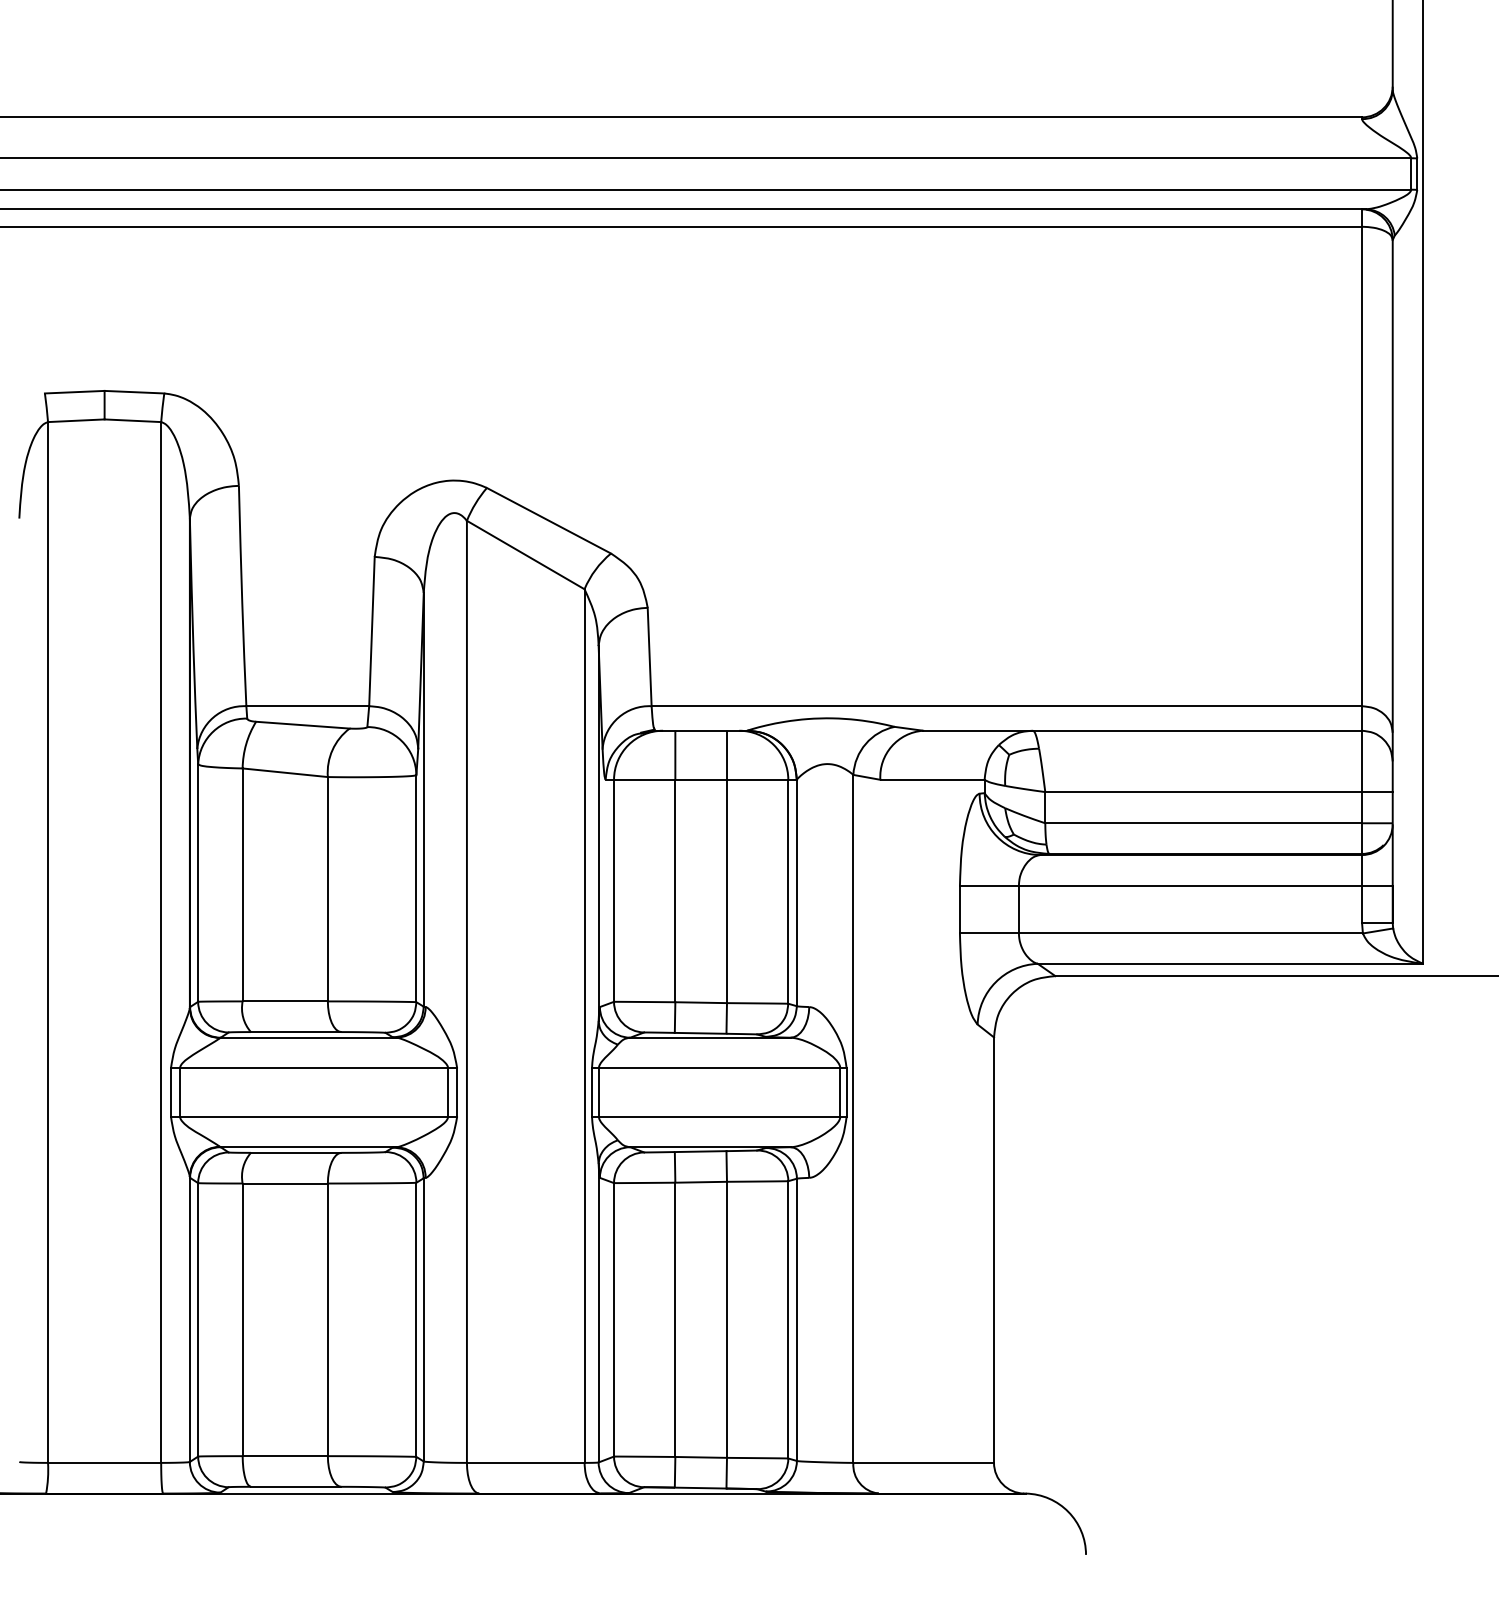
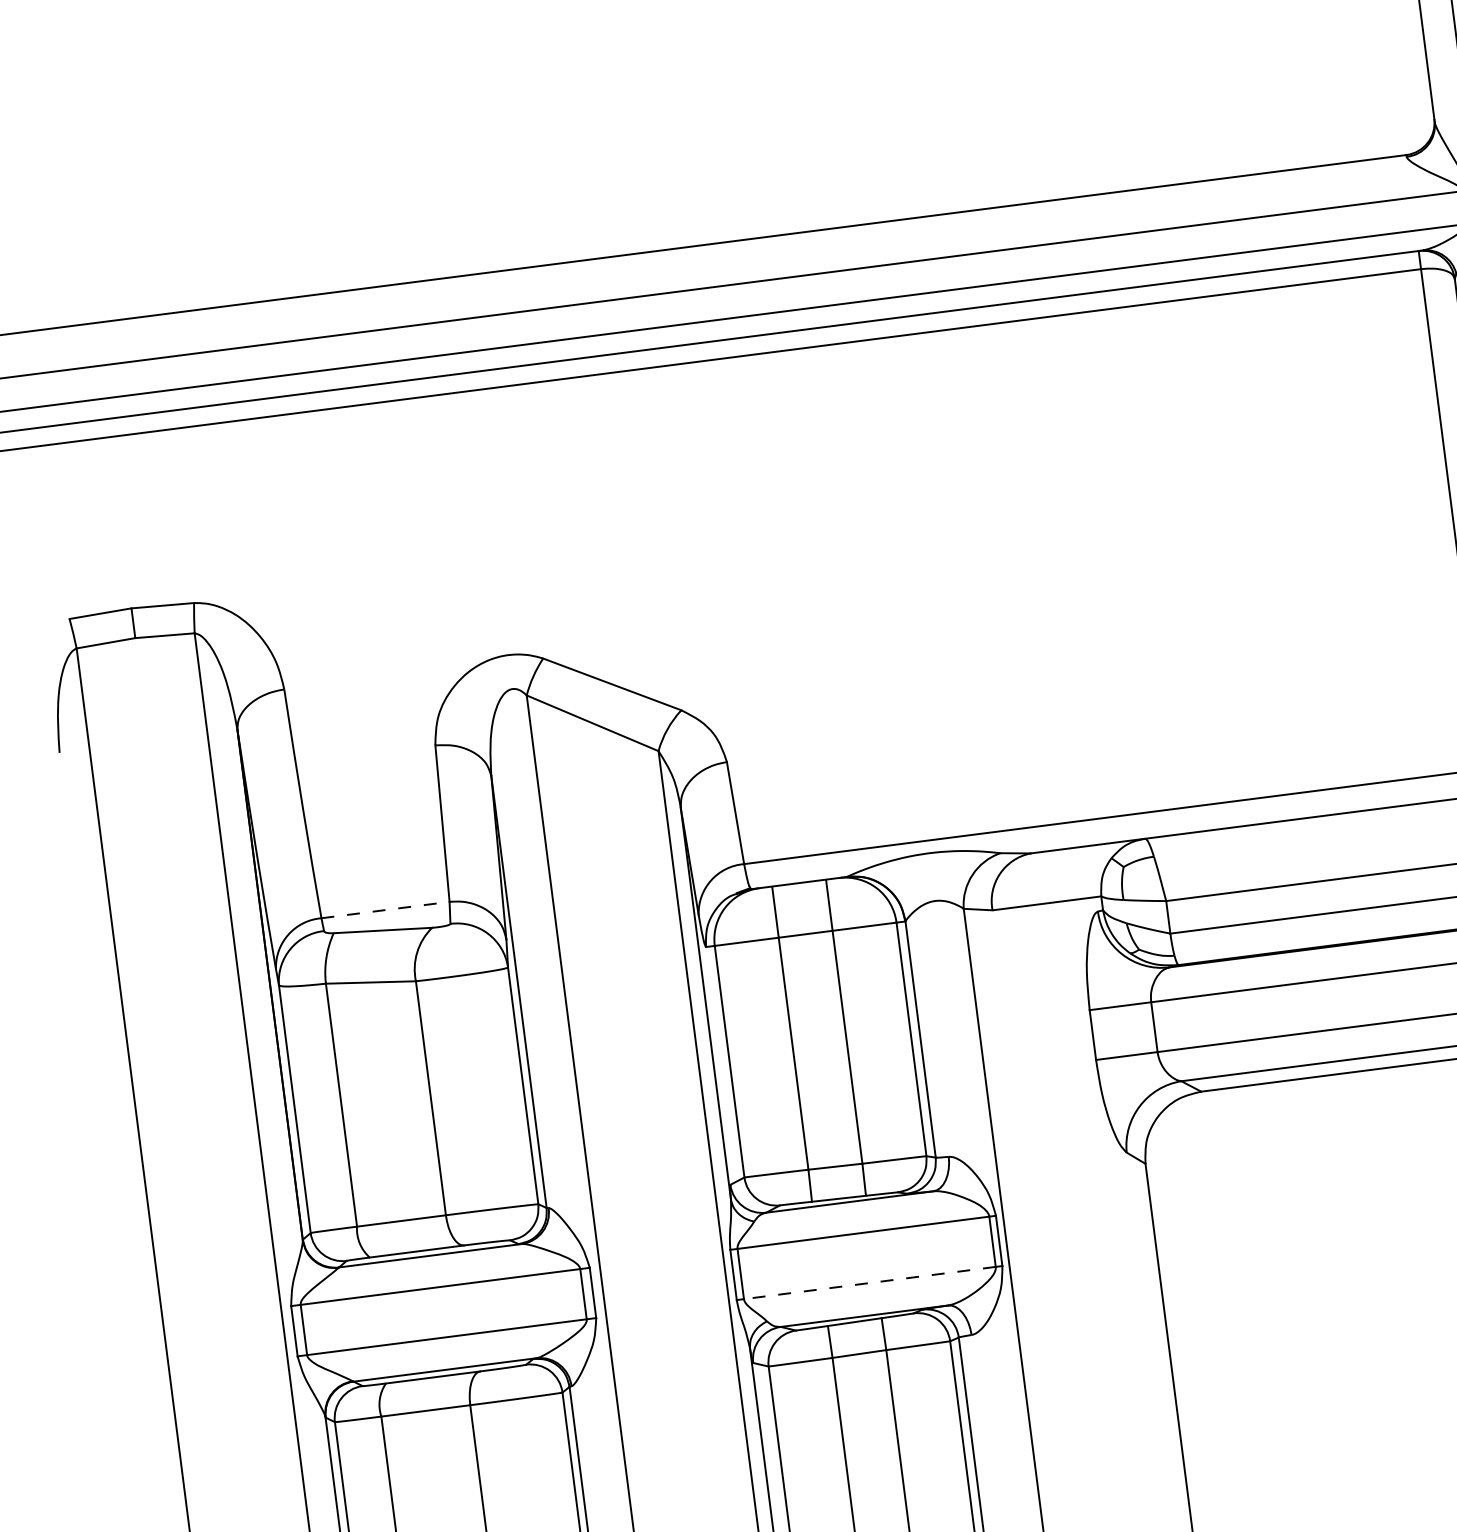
line: (308, 706) -> (386, 910), solid -> dashed
line: (719, 1116) -> (869, 1282), solid -> dashed

